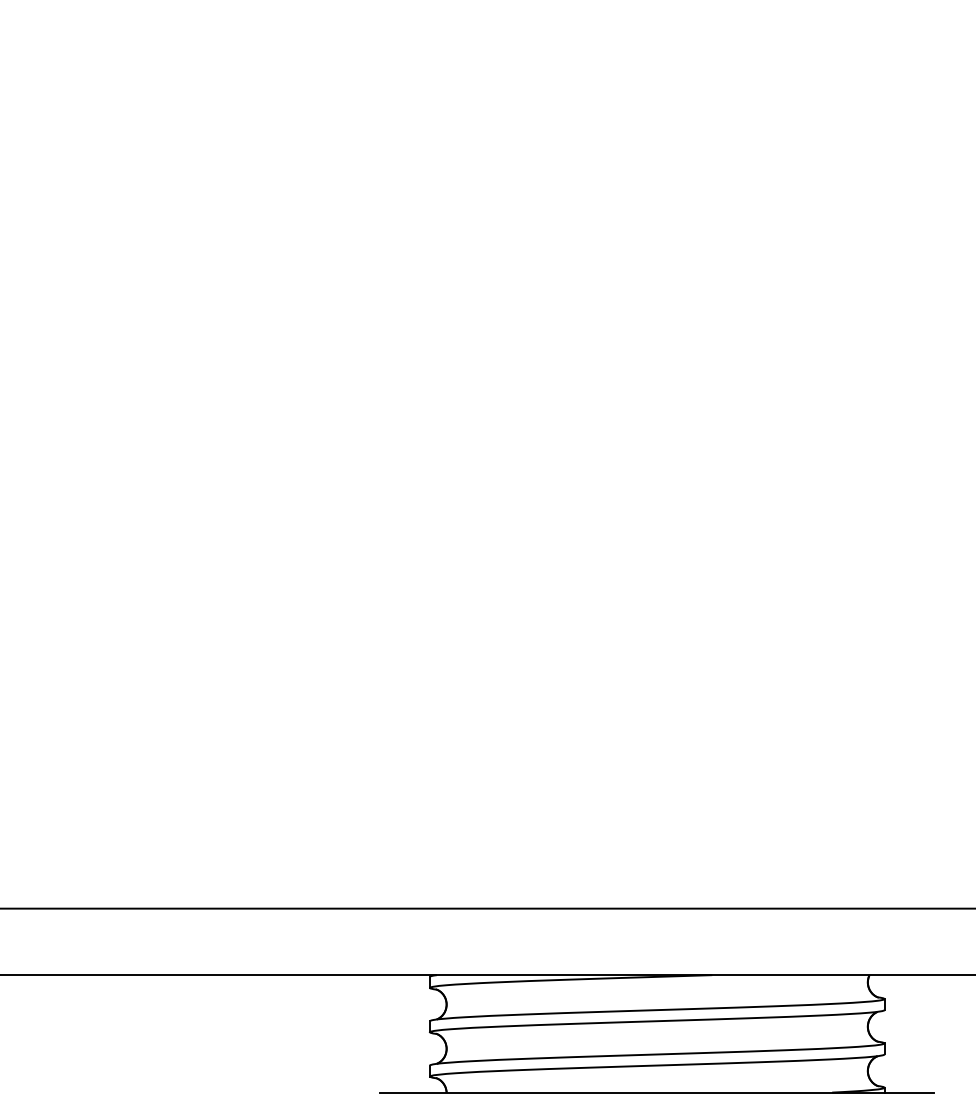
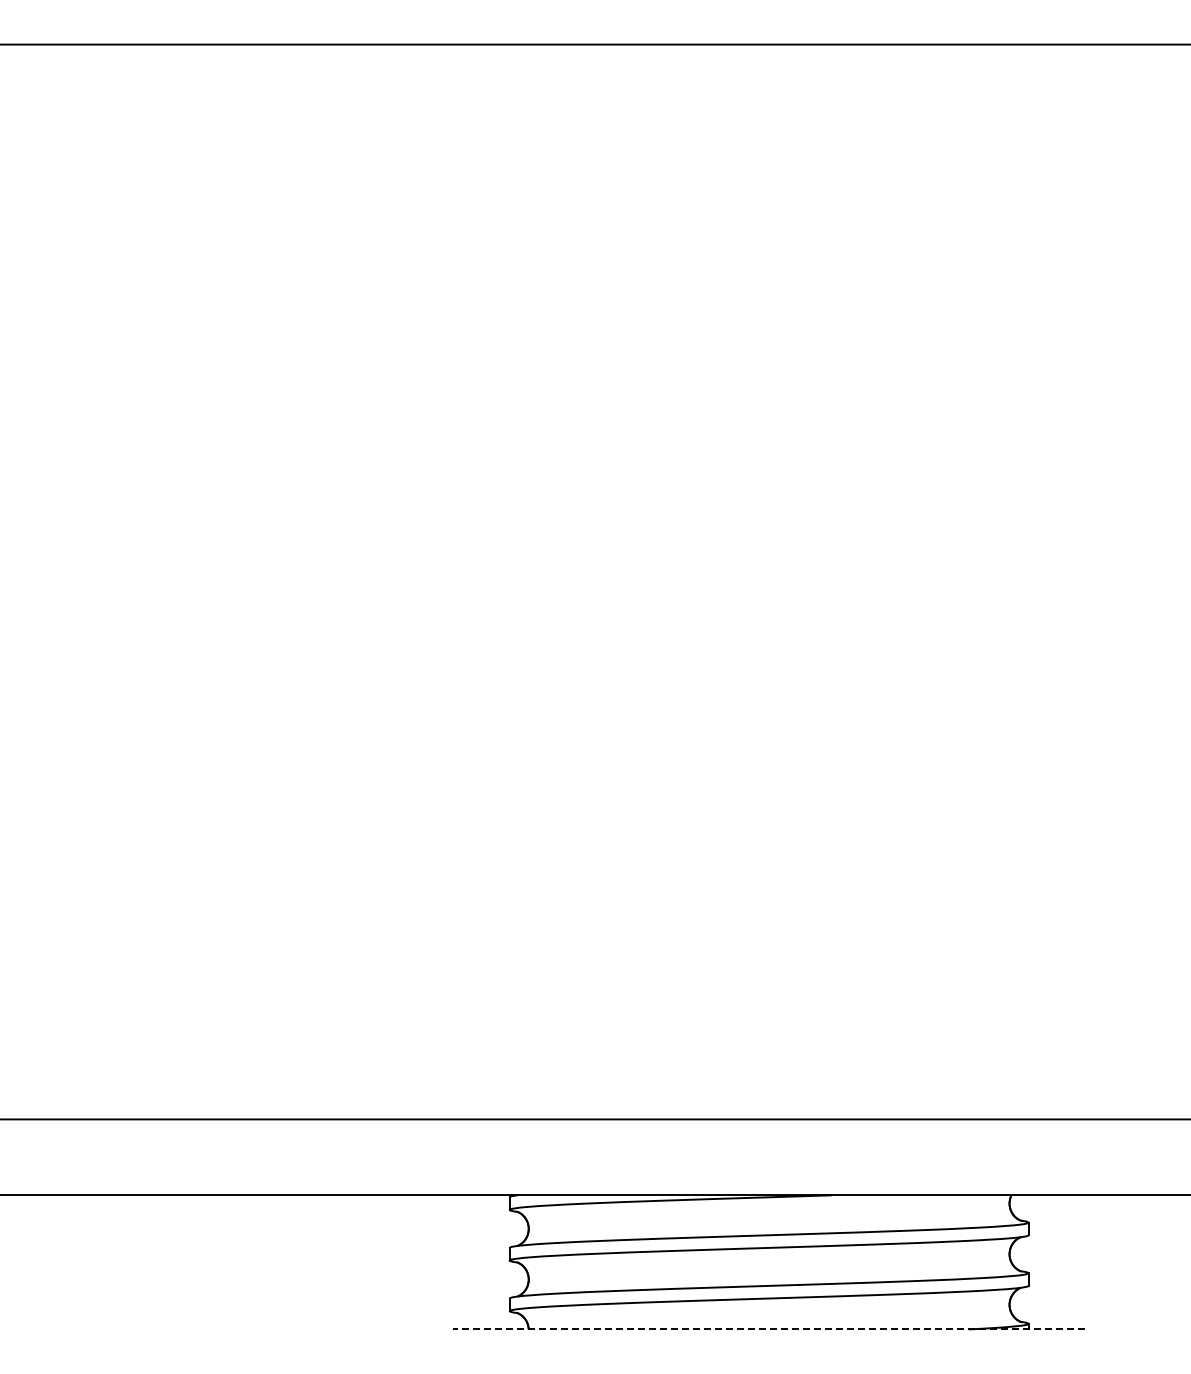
line: (656, 1092) -> (768, 1329), solid -> dashed

